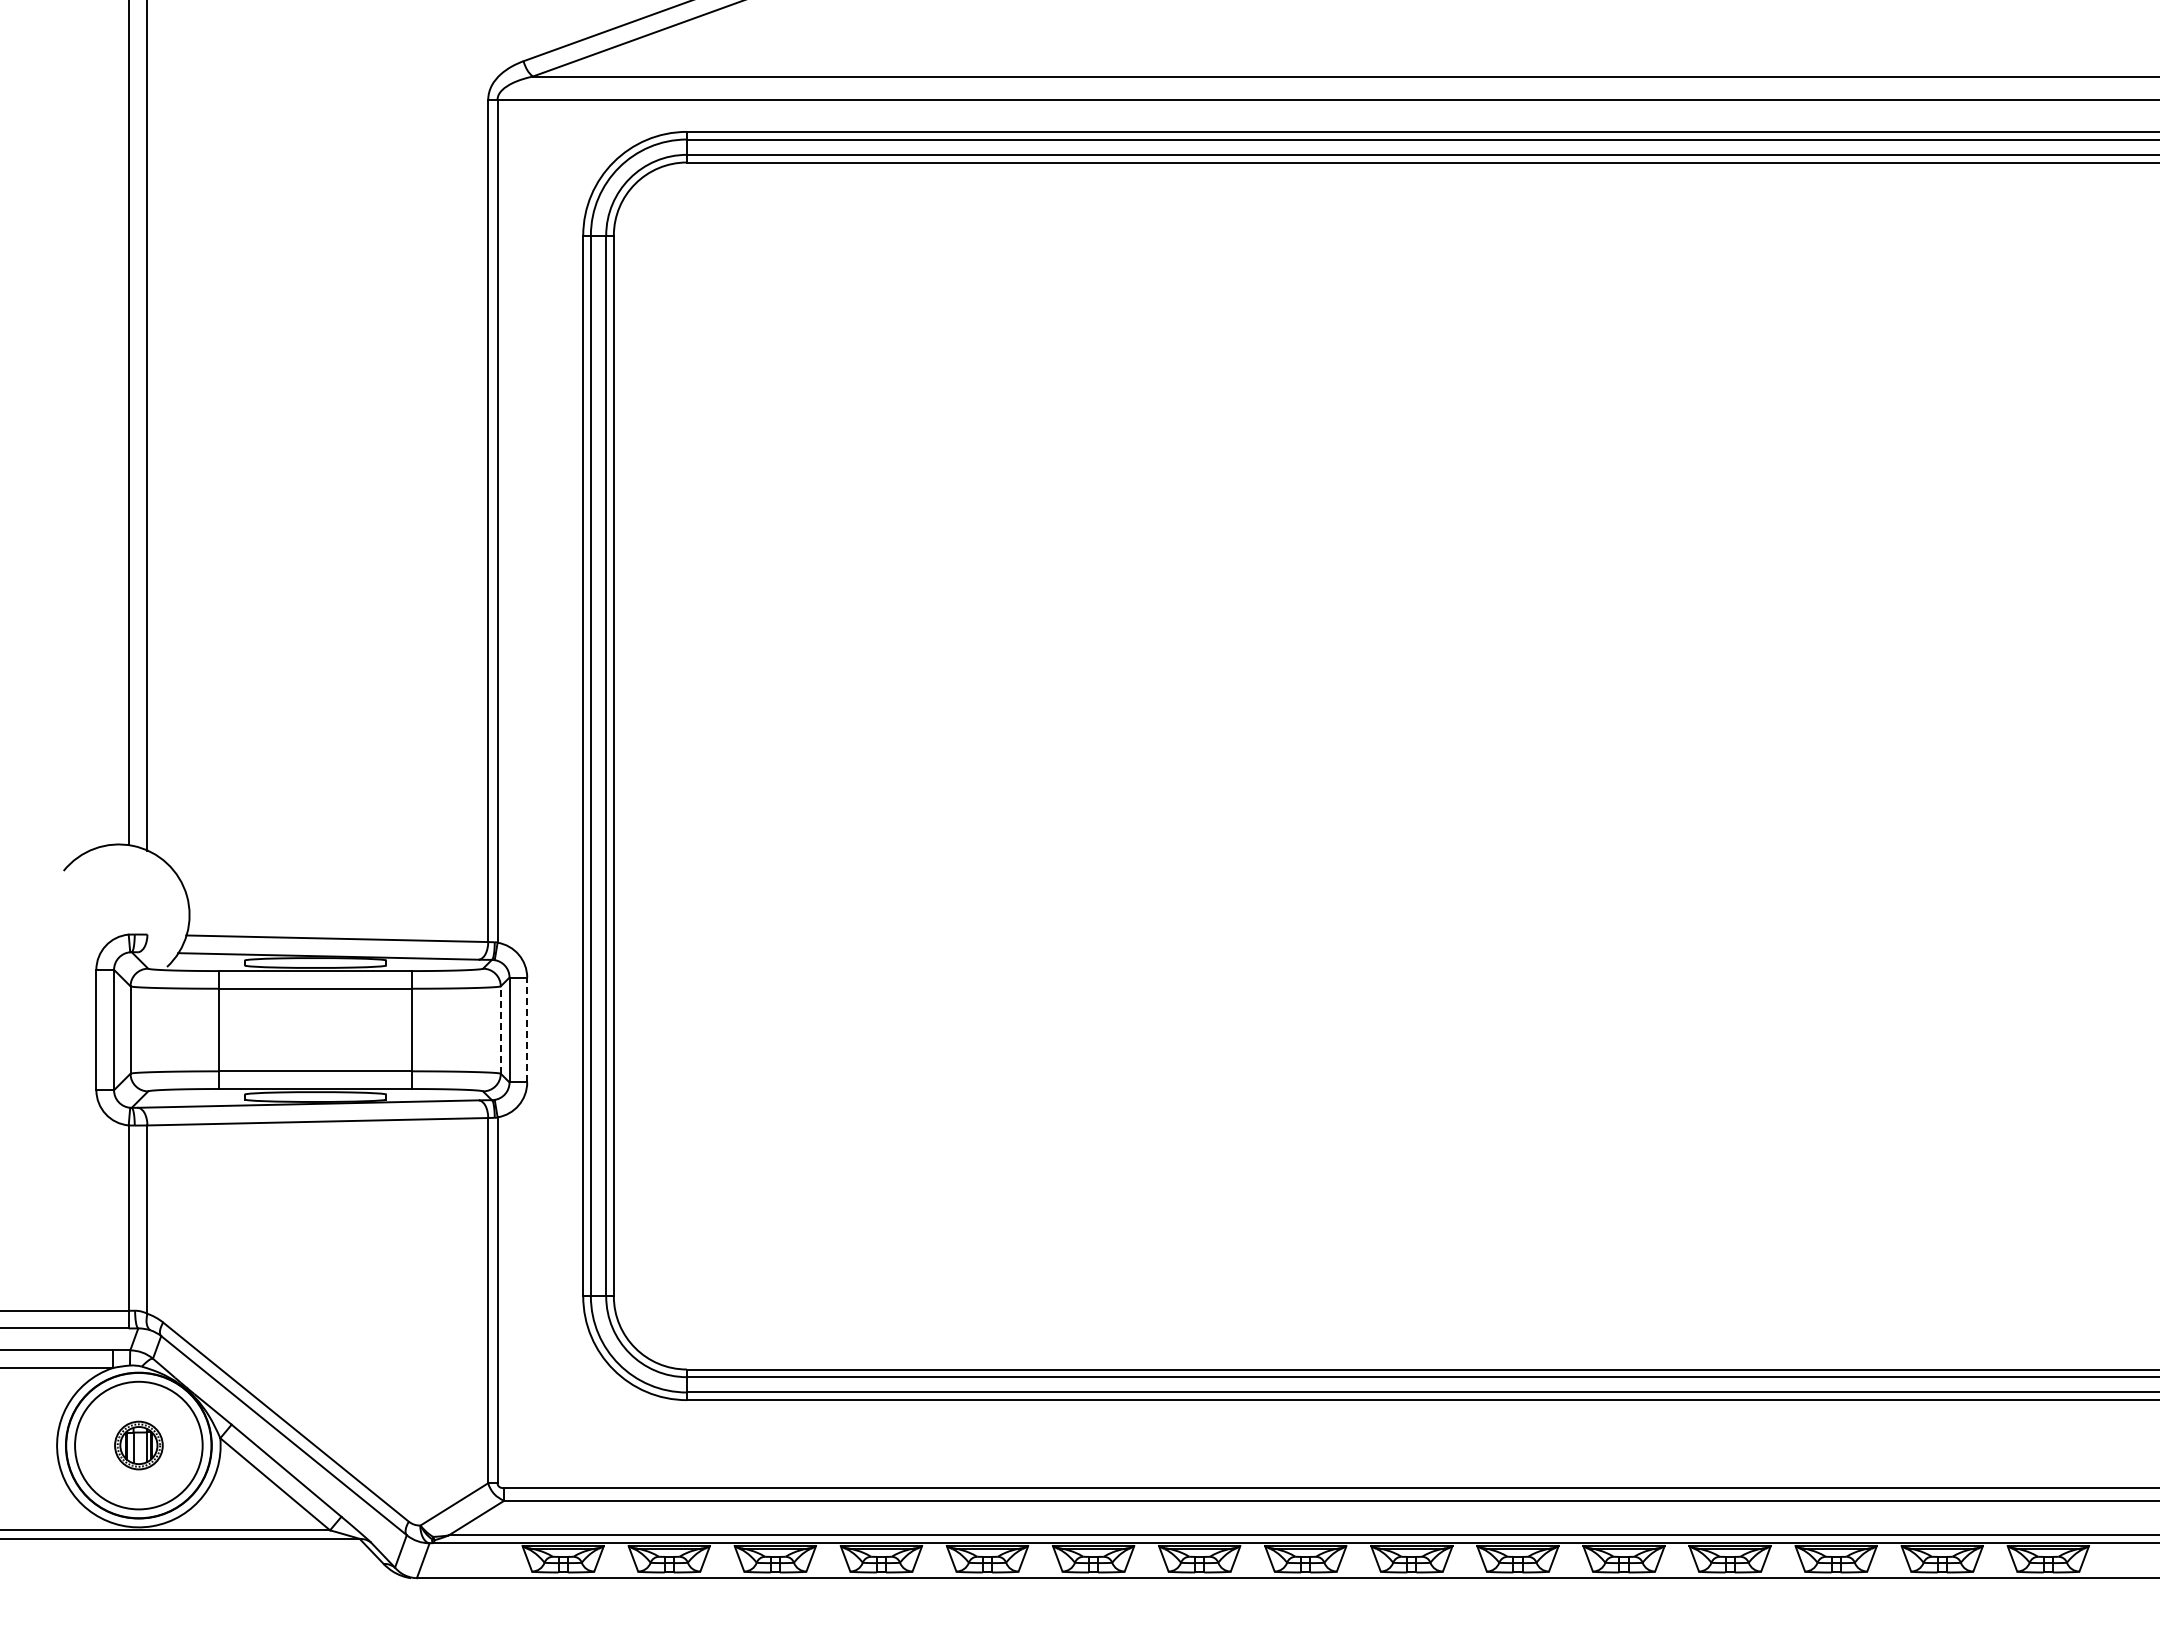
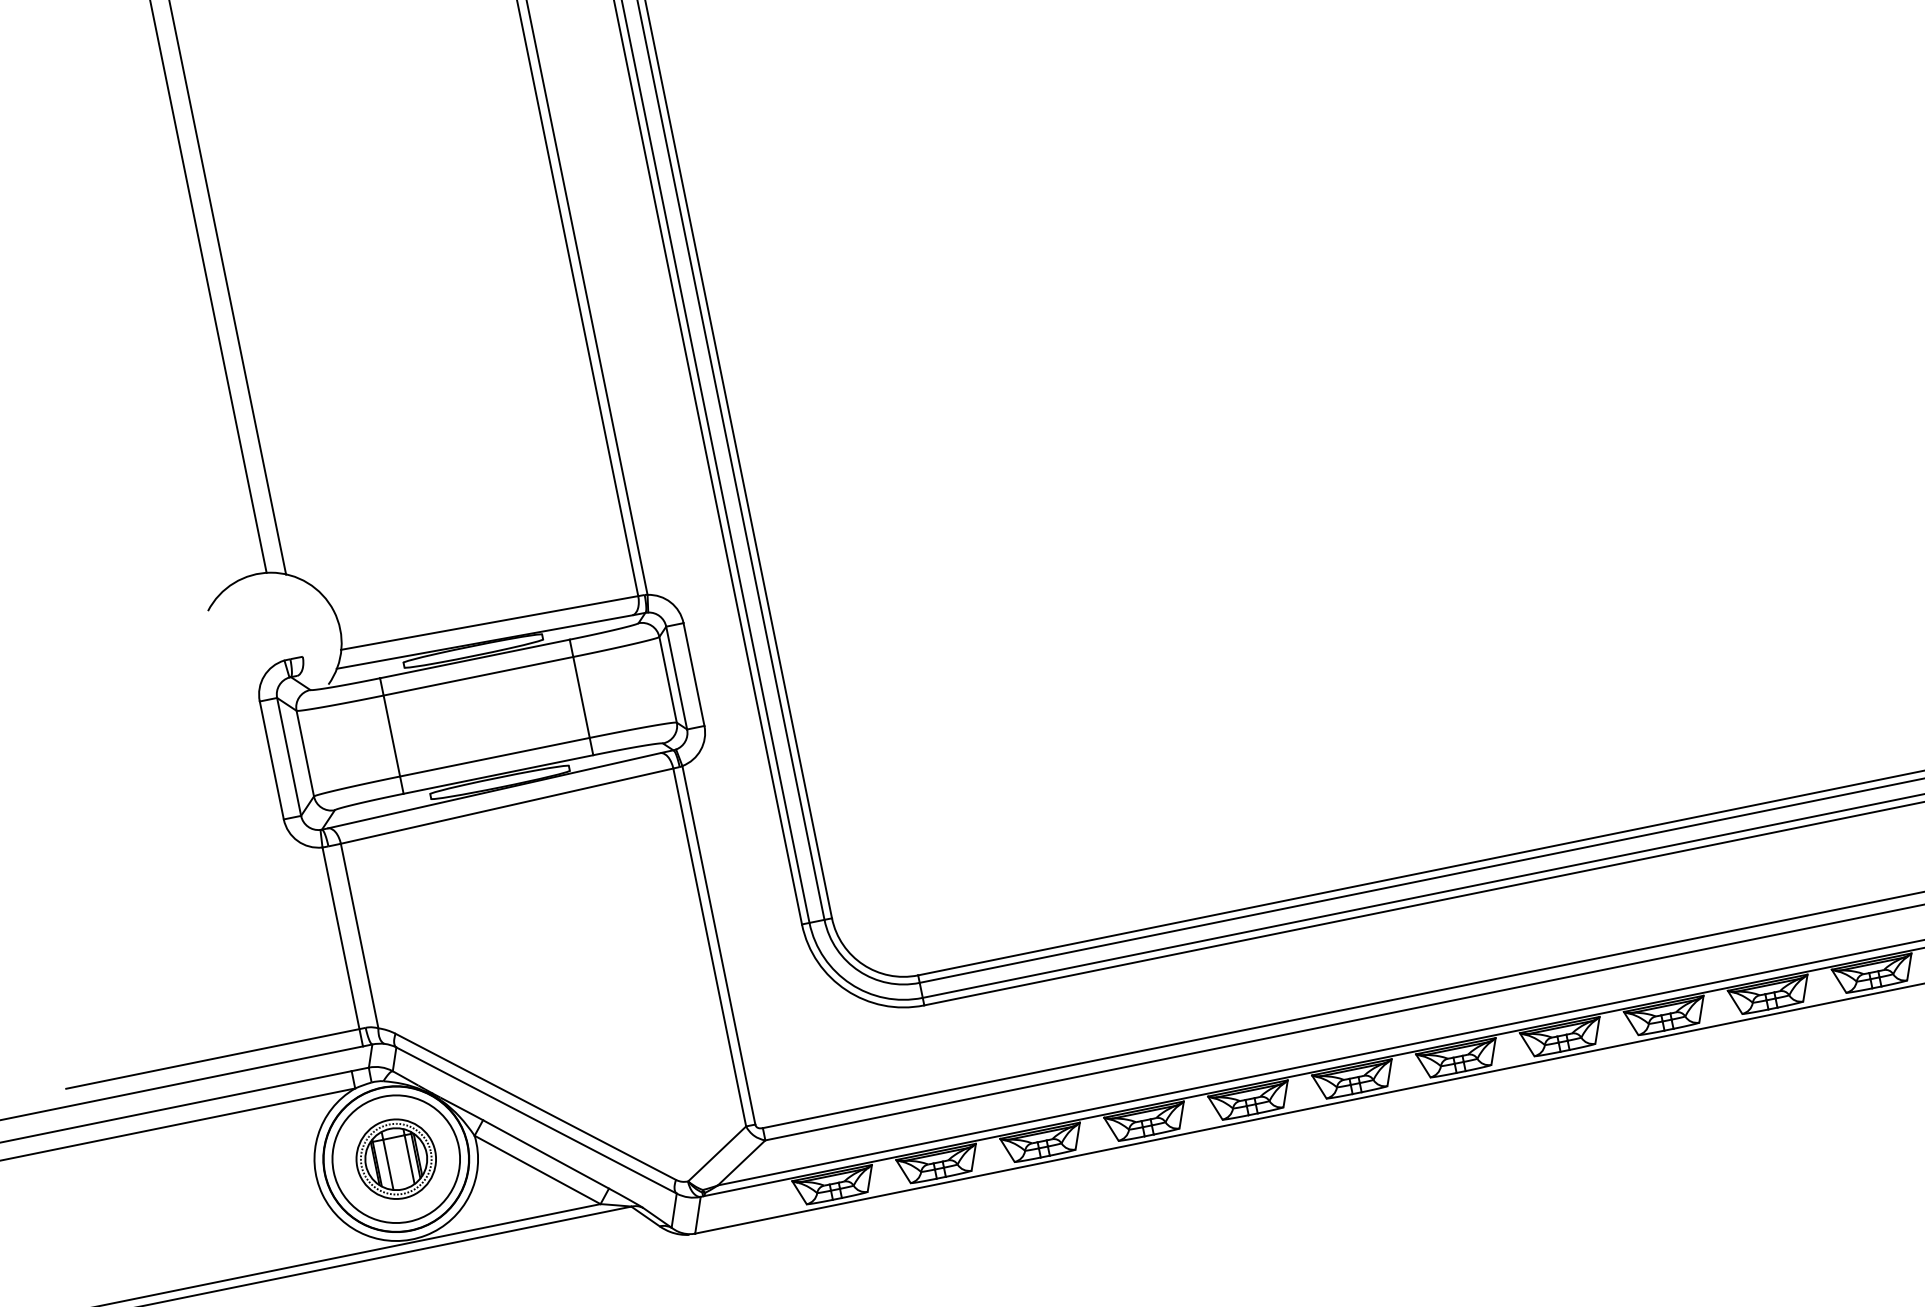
line: (527, 1029) -> (694, 673), dashed -> solid
line: (500, 1030) -> (667, 680), dashed -> solid
part: (138, 1445) -> (395, 1159), size x1.67

